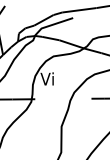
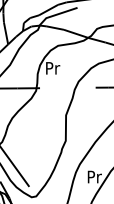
text: (47, 78) -> (52, 67), Vi -> Pr

